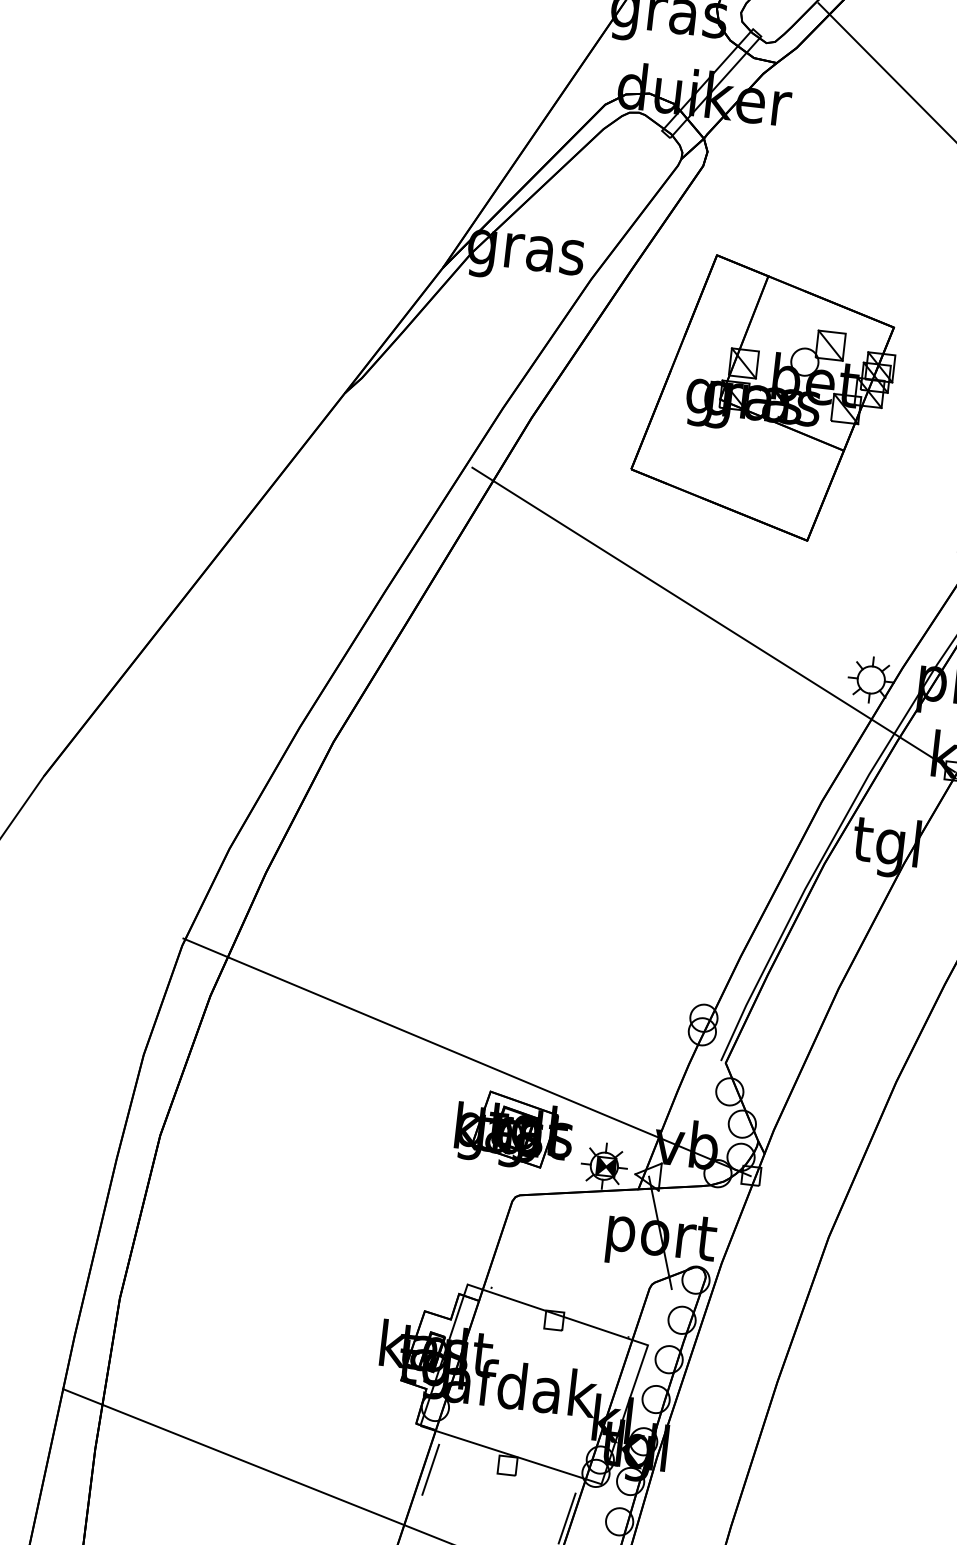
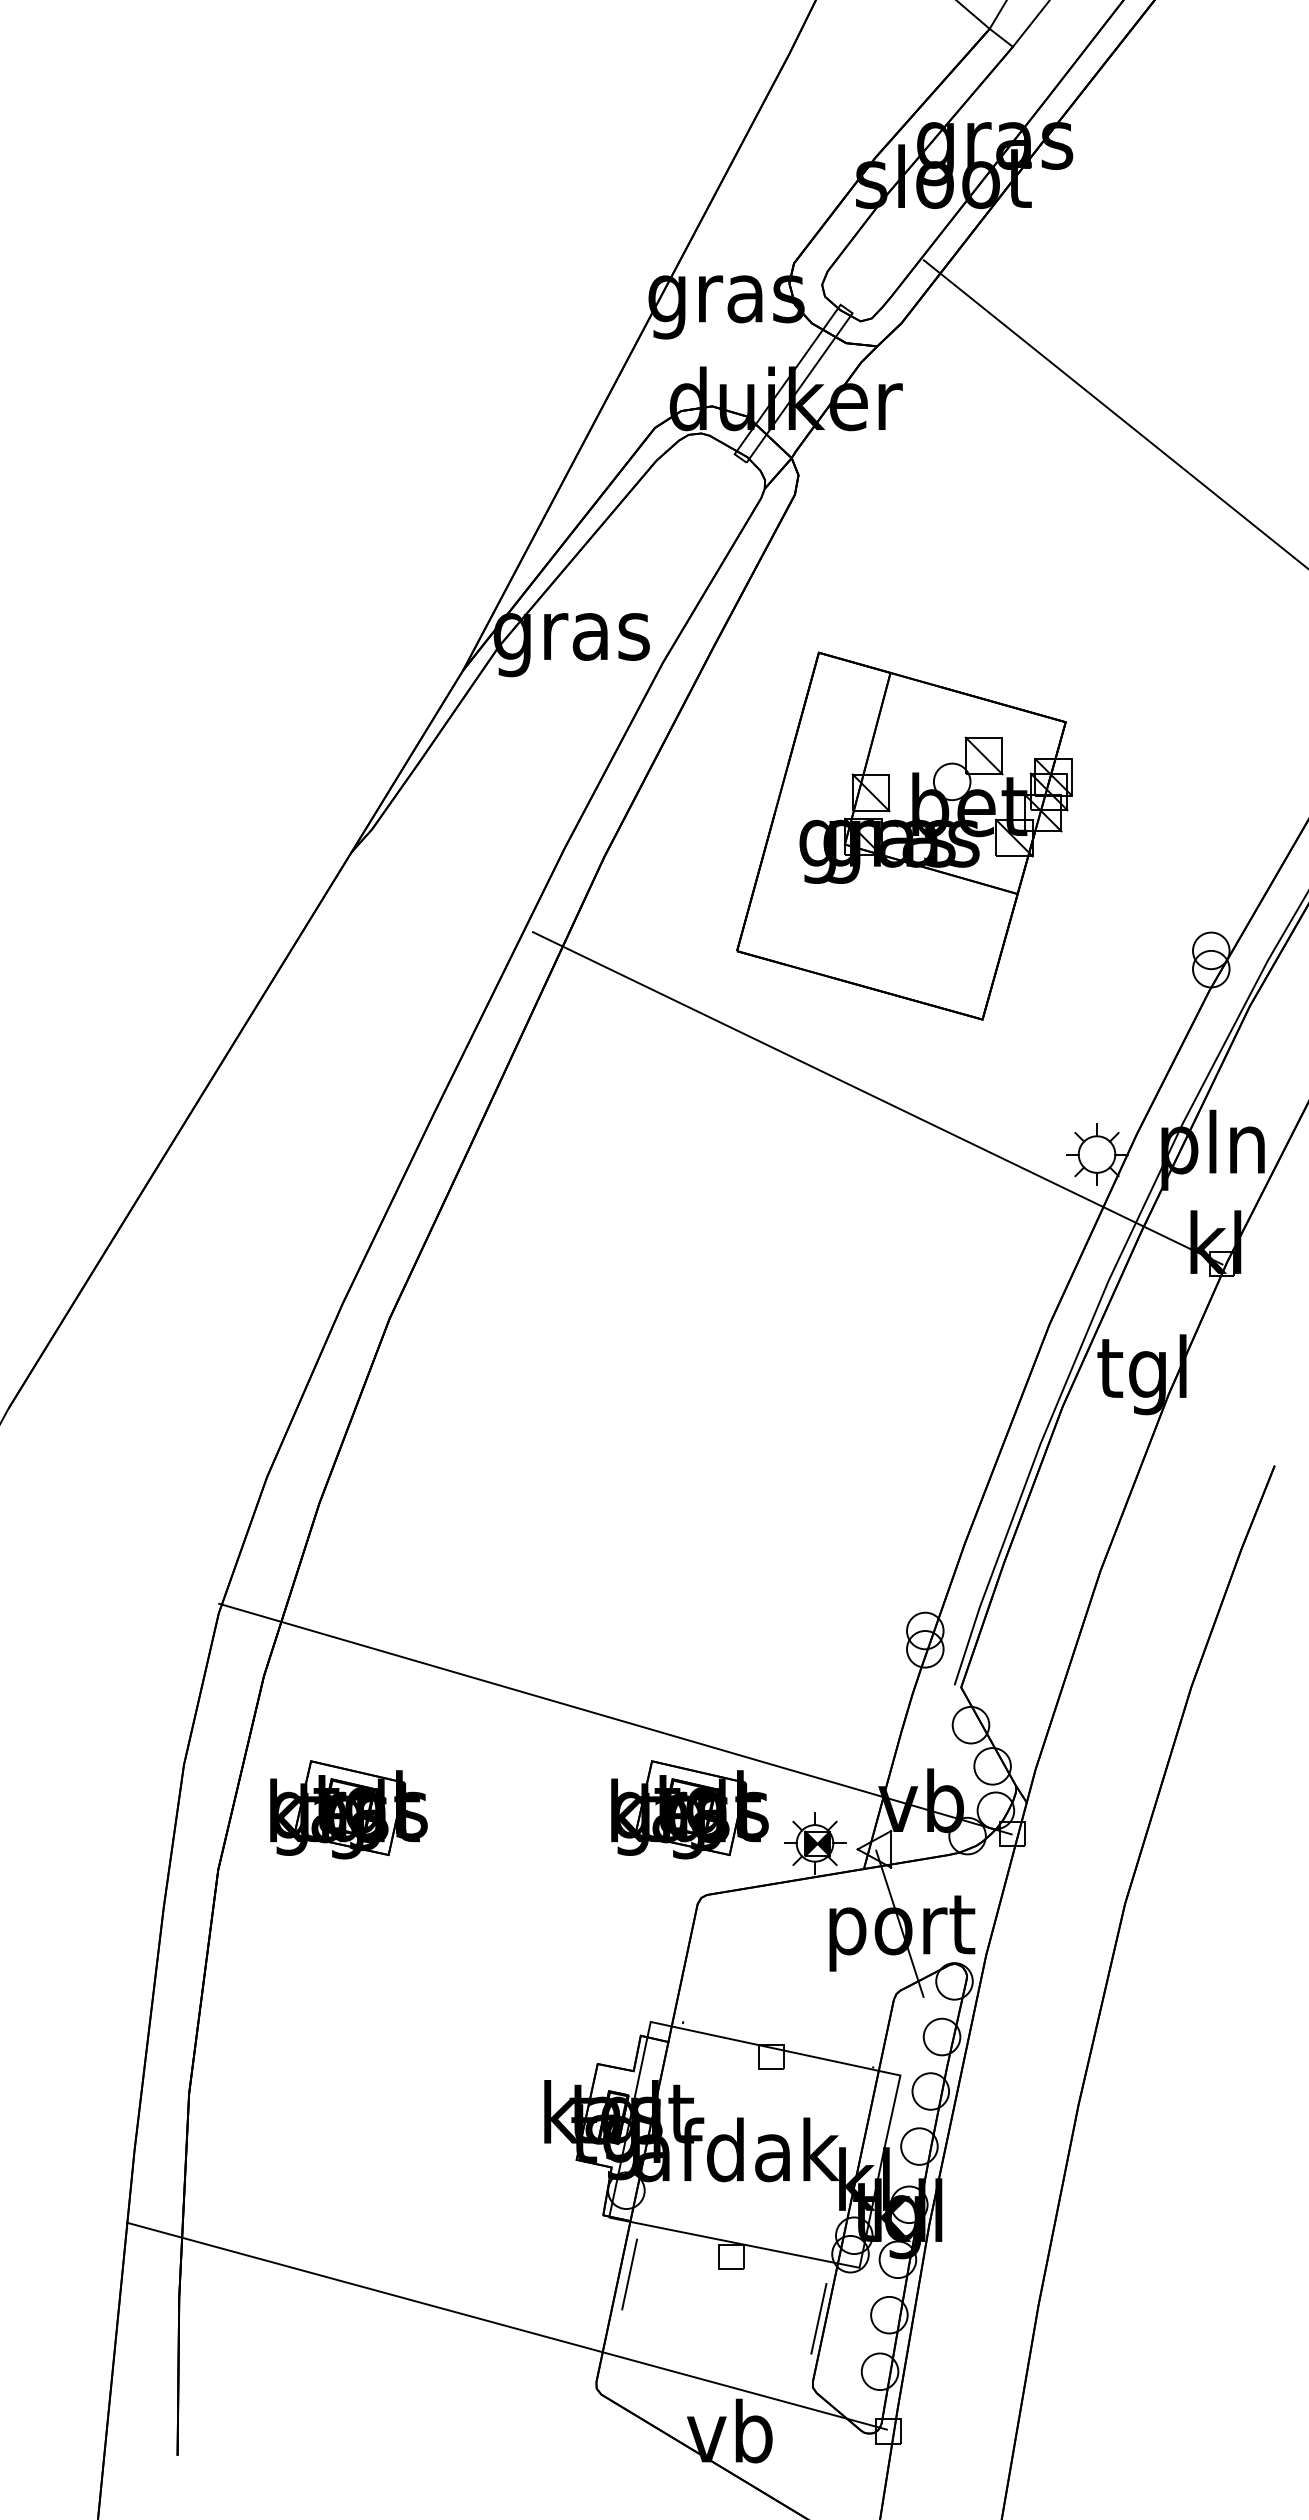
part: (765, 397) -> (904, 835), moved
part: (261, 1101) -> (348, 1809), added

